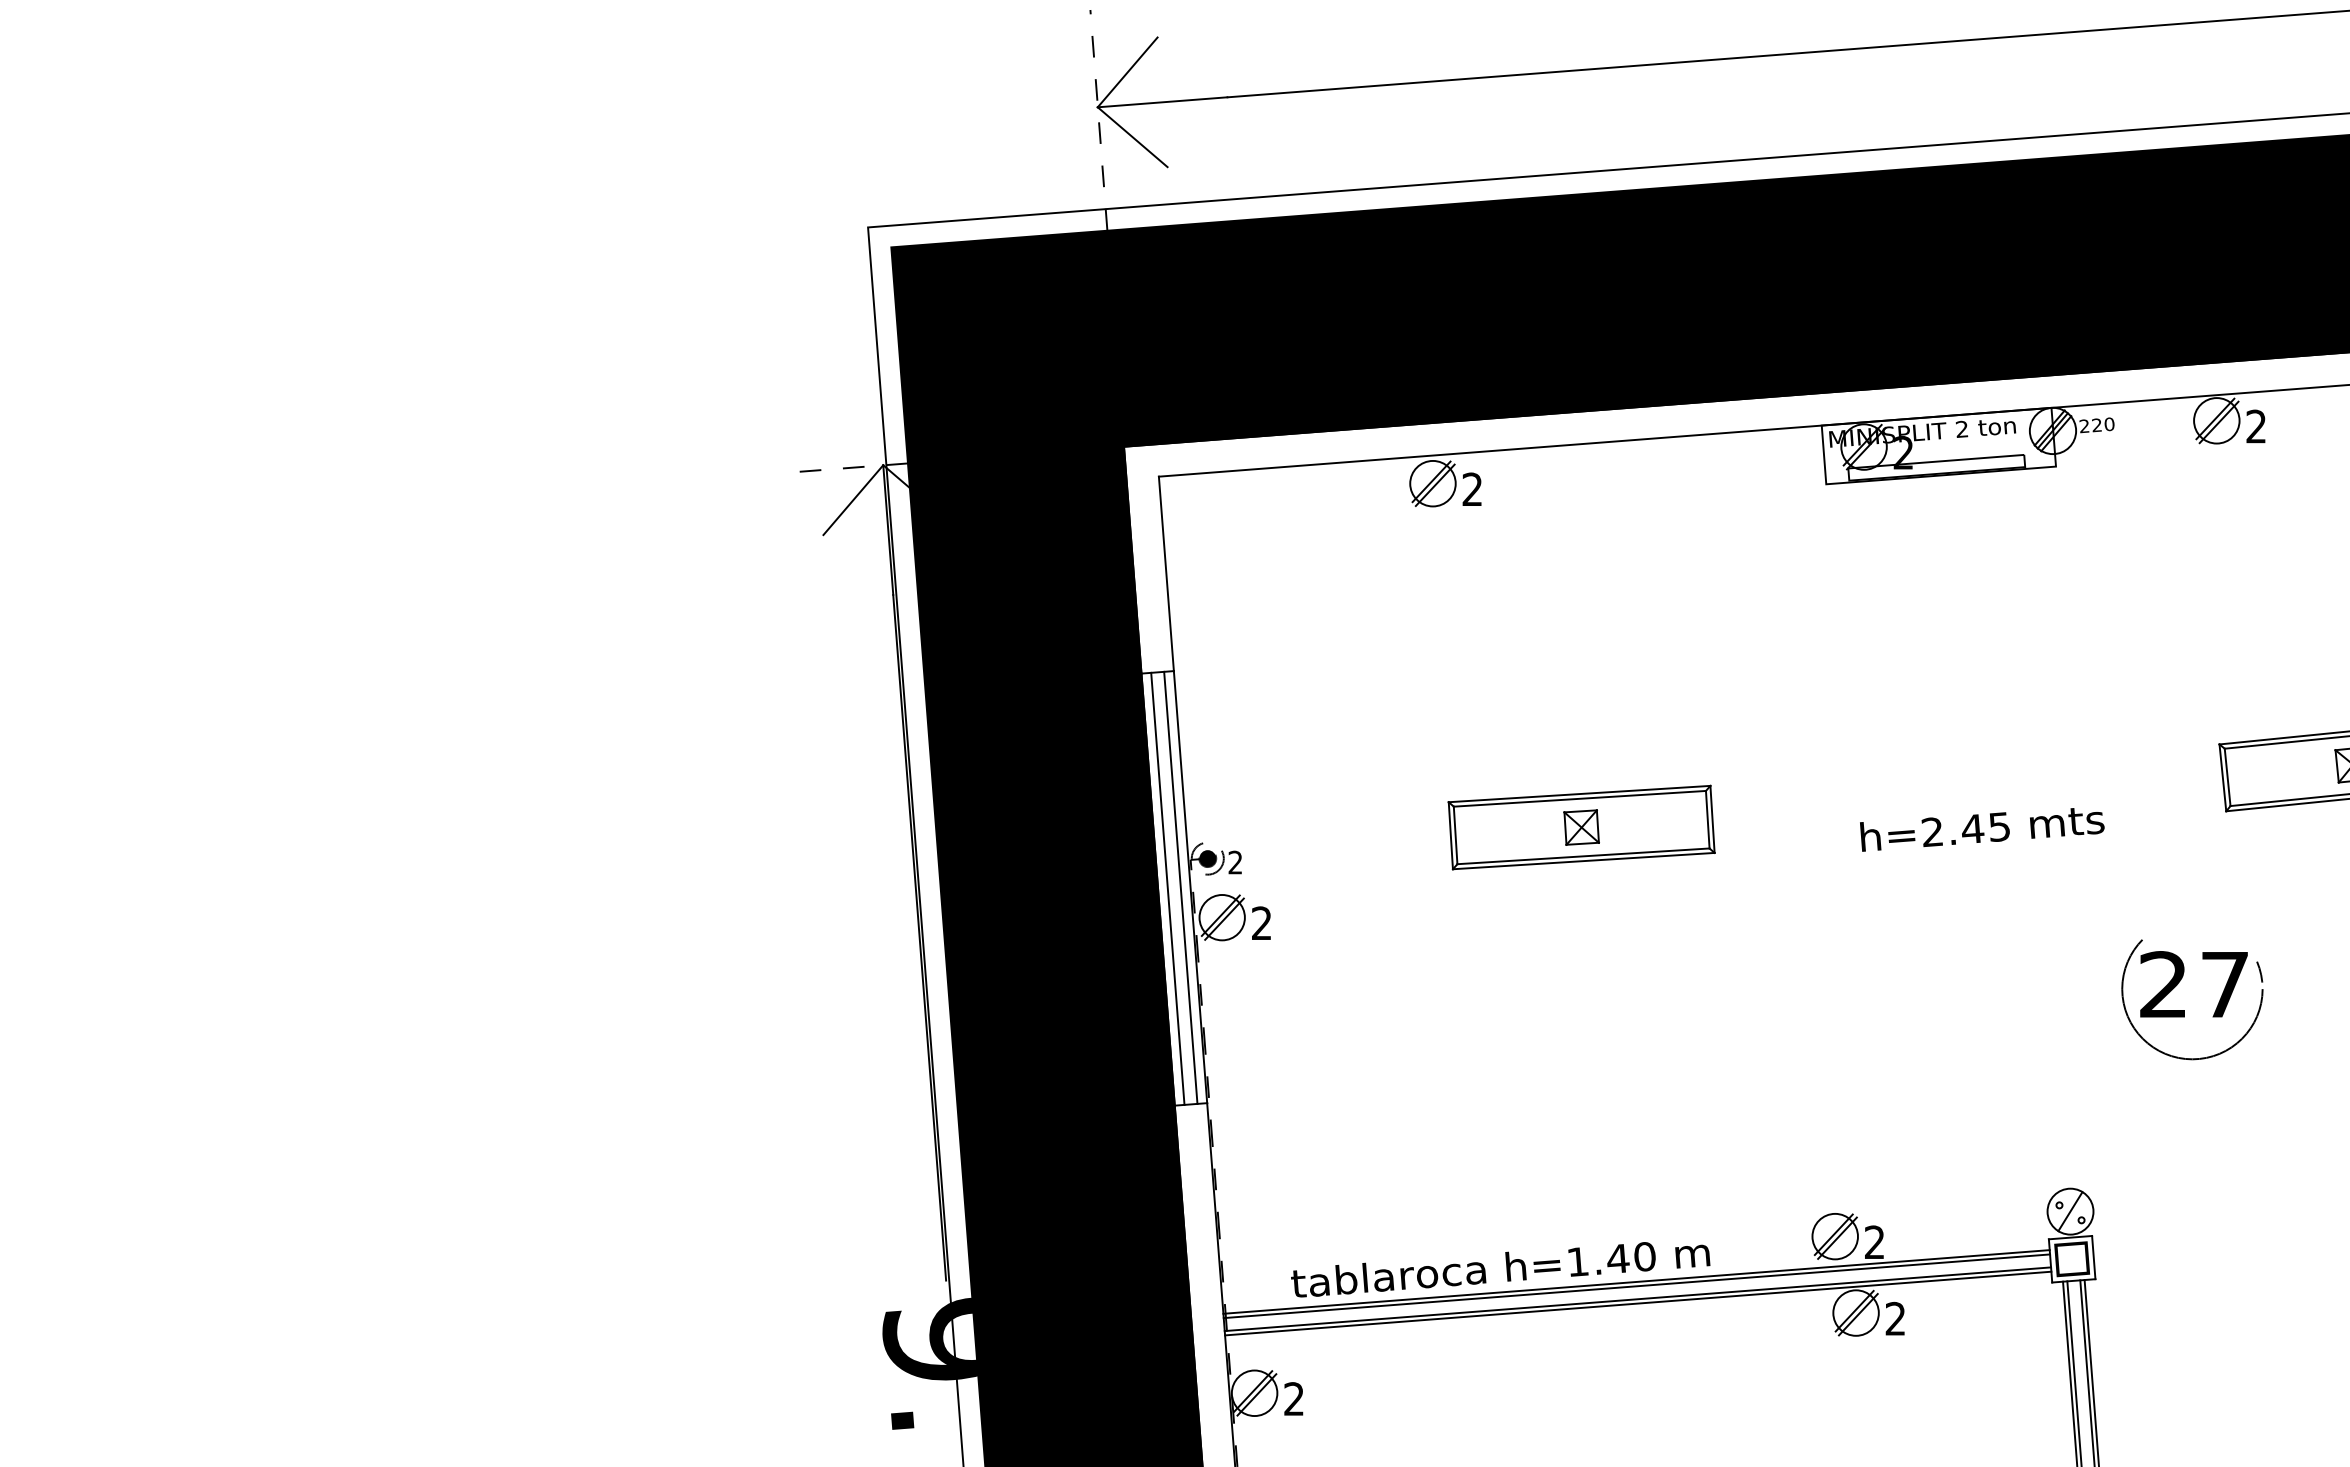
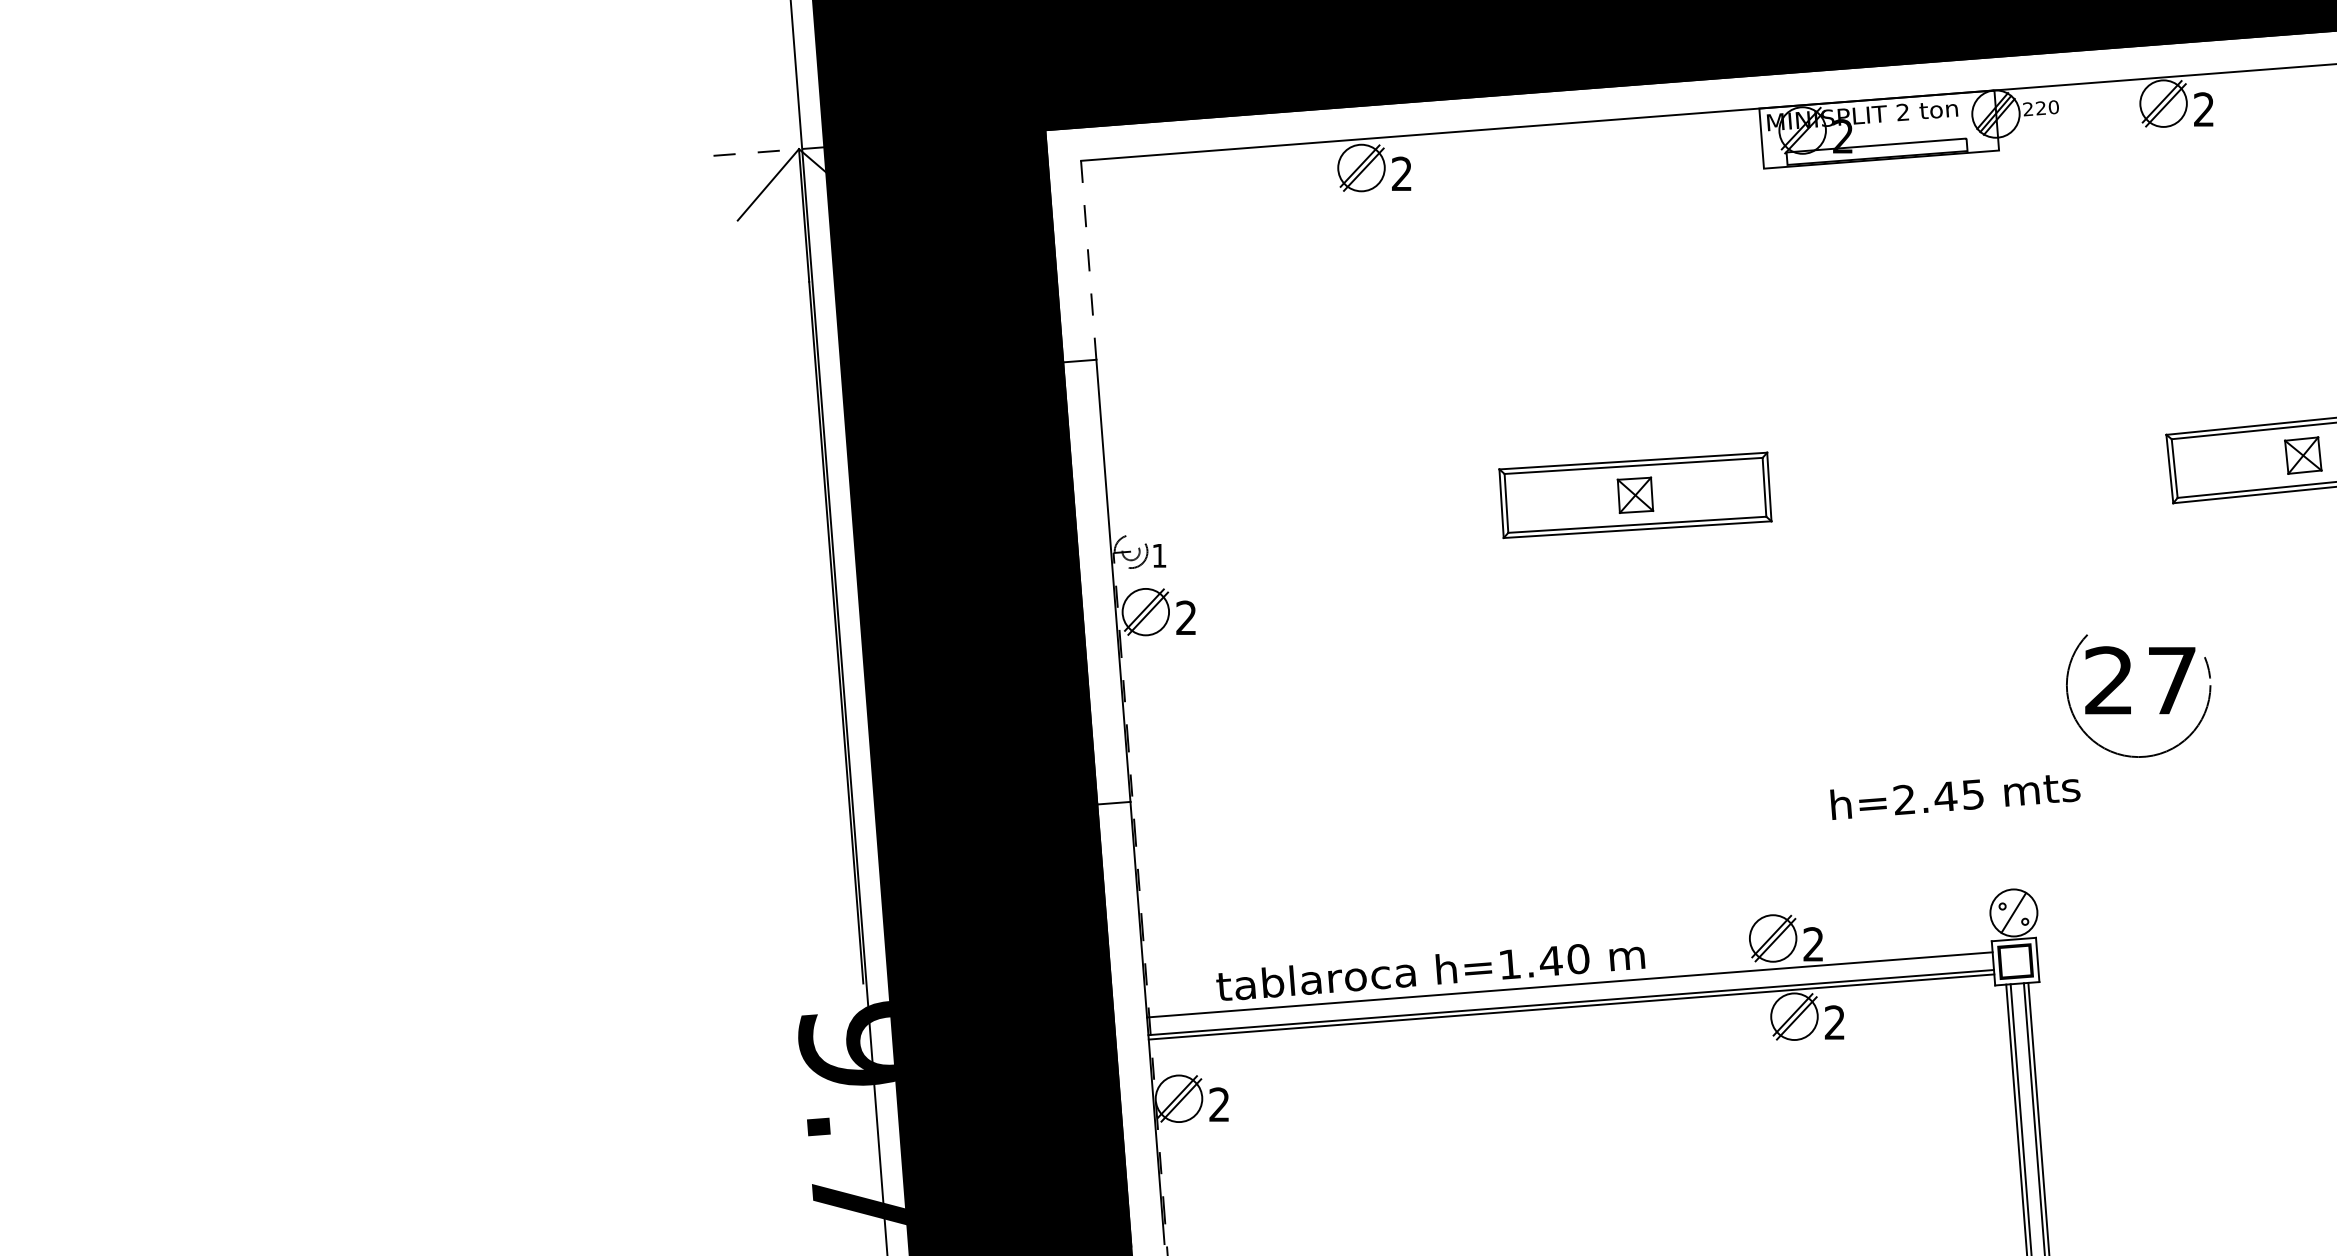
line: (1166, 573) -> (1088, 259), solid -> dashed
part: (1581, 827) -> (1635, 495), moved
text: (1982, 829) -> (1955, 797), moved
fill: (1207, 858) -> (1130, 551), removed
text: (1234, 862) -> (1158, 555), 2 -> 1
line: (1180, 887) -> (1103, 581), removed
line: (1167, 888) -> (1089, 582), removed
line: (1636, 1286) -> (1569, 989), removed

